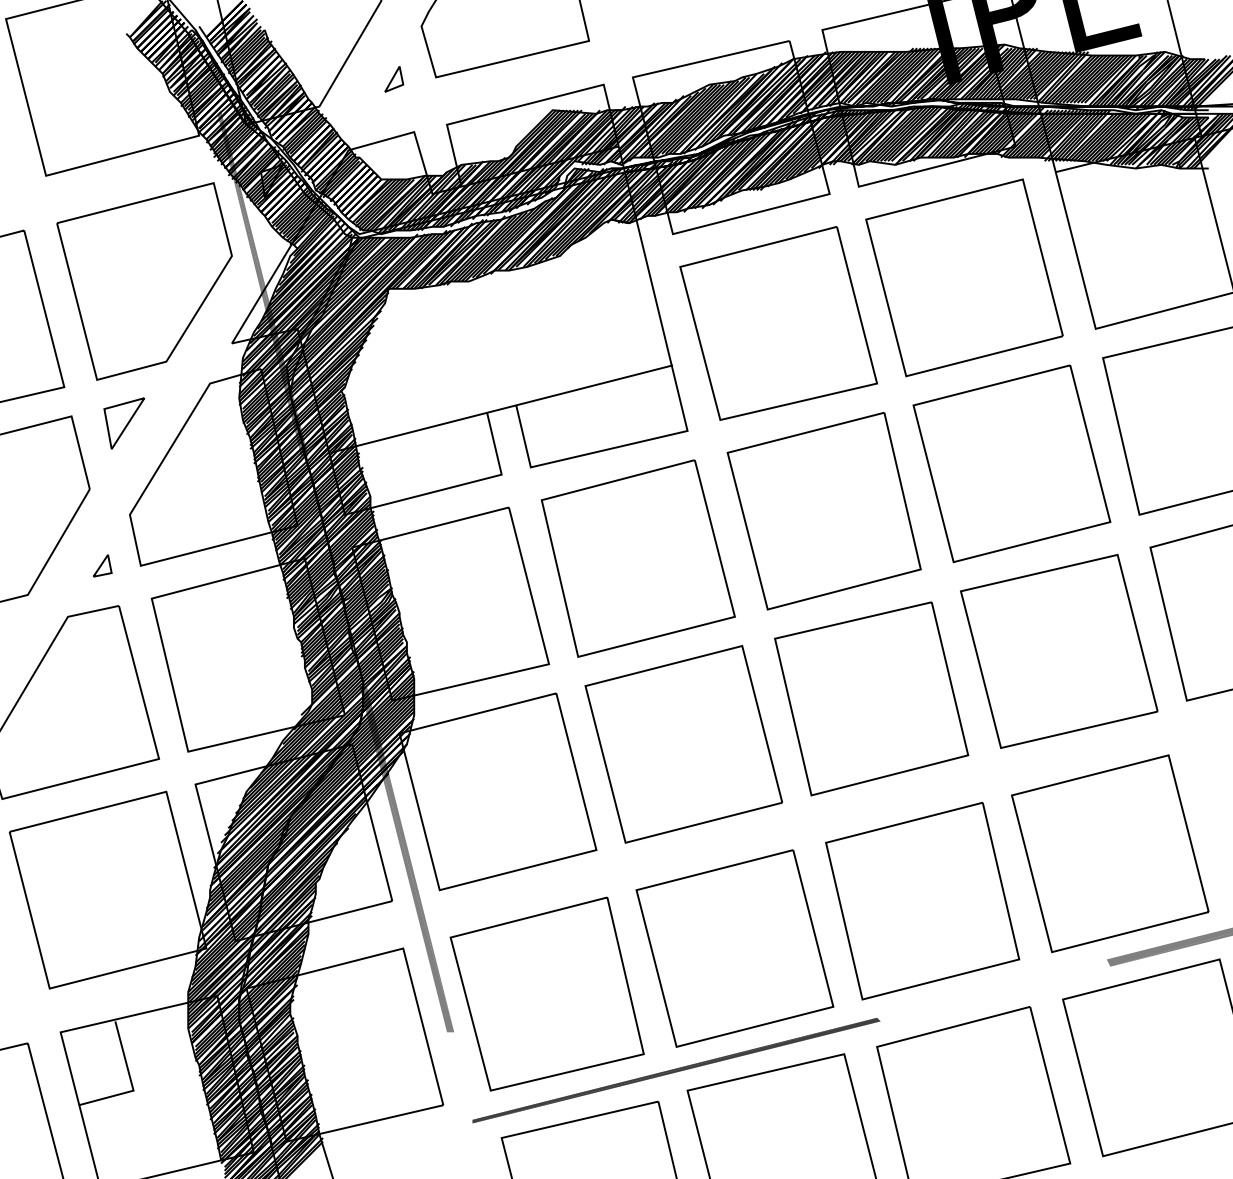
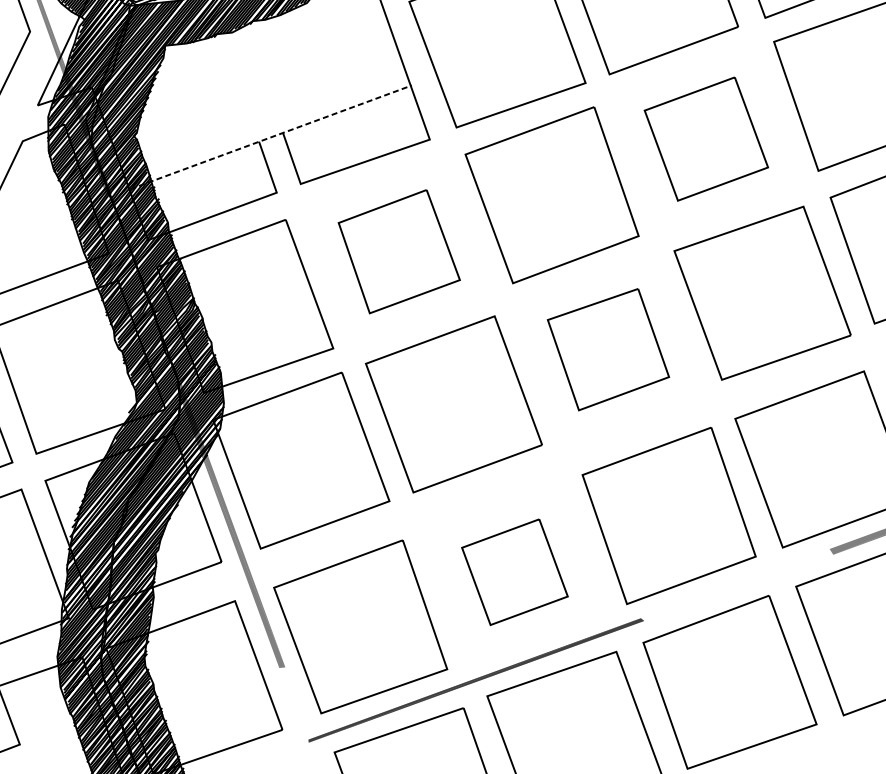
line: (501, 409) -> (270, 137), solid -> dashed
part: (1011, 463) -> (705, 138), size x0.7
part: (637, 558) -> (398, 251), size x0.7
part: (871, 698) -> (608, 349), size x0.7
part: (734, 948) -> (514, 572), size x0.6

